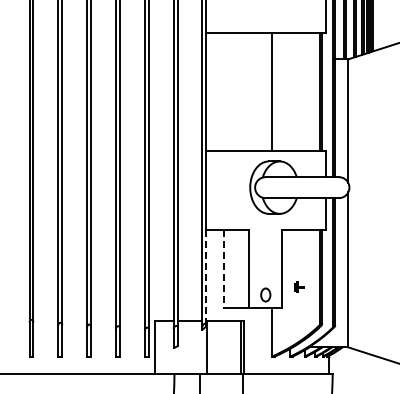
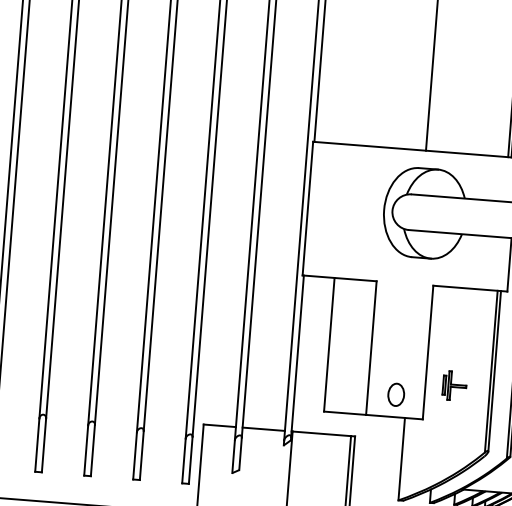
line: (224, 269) -> (329, 345), dashed -> solid
line: (206, 277) -> (297, 357), dashed -> solid
part: (299, 287) -> (454, 386), size x1.67

